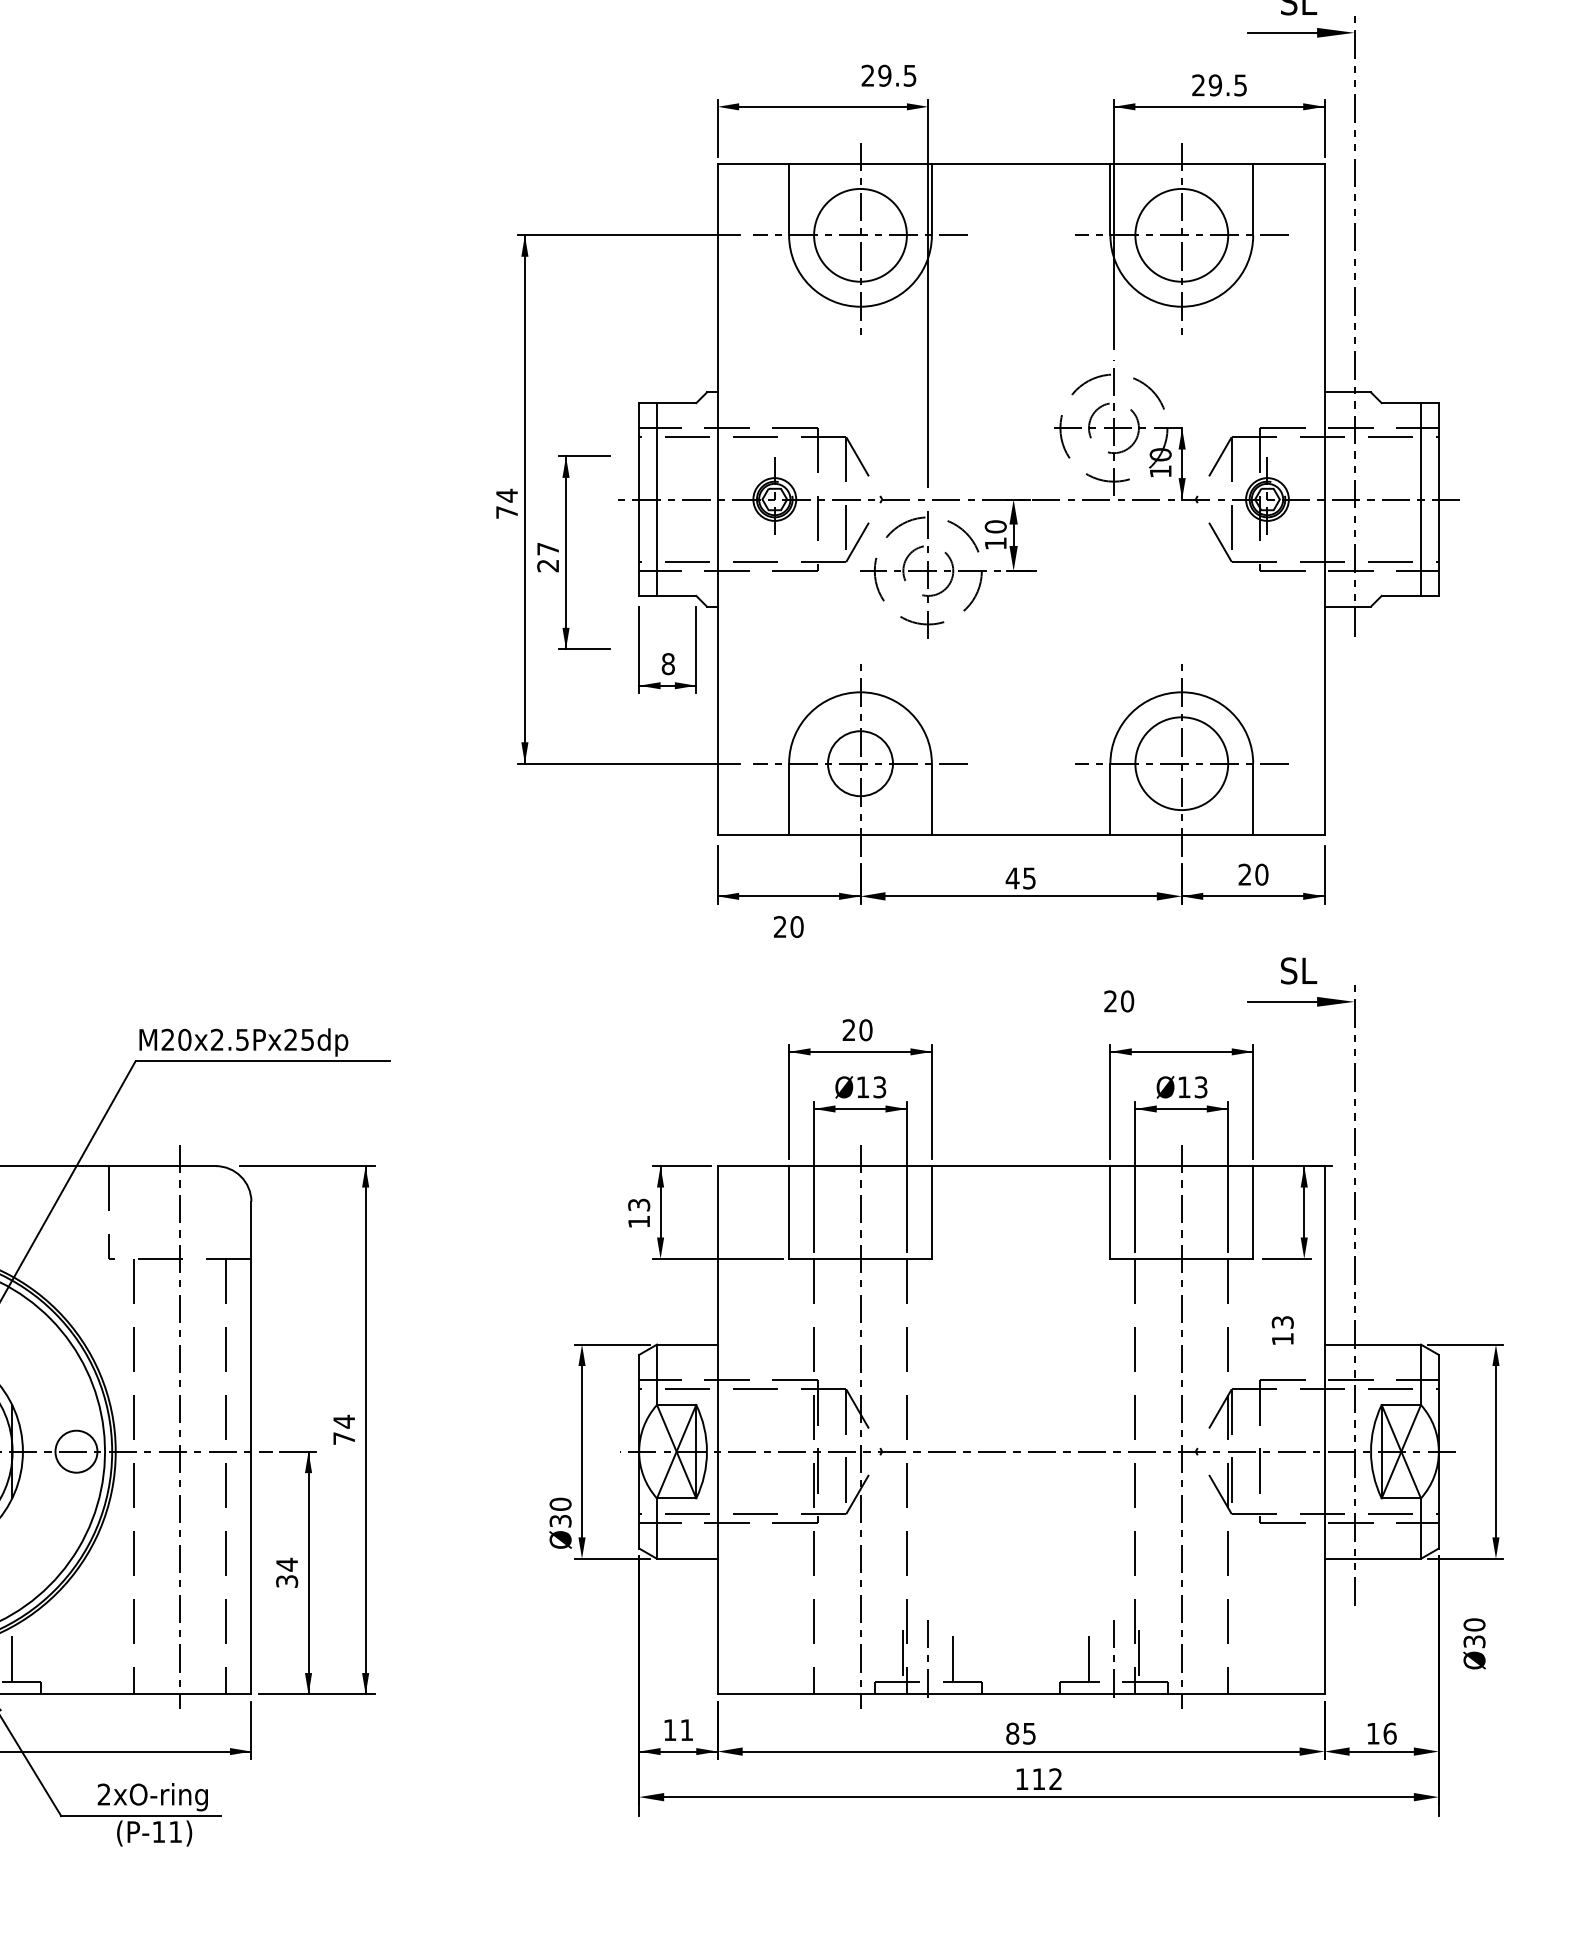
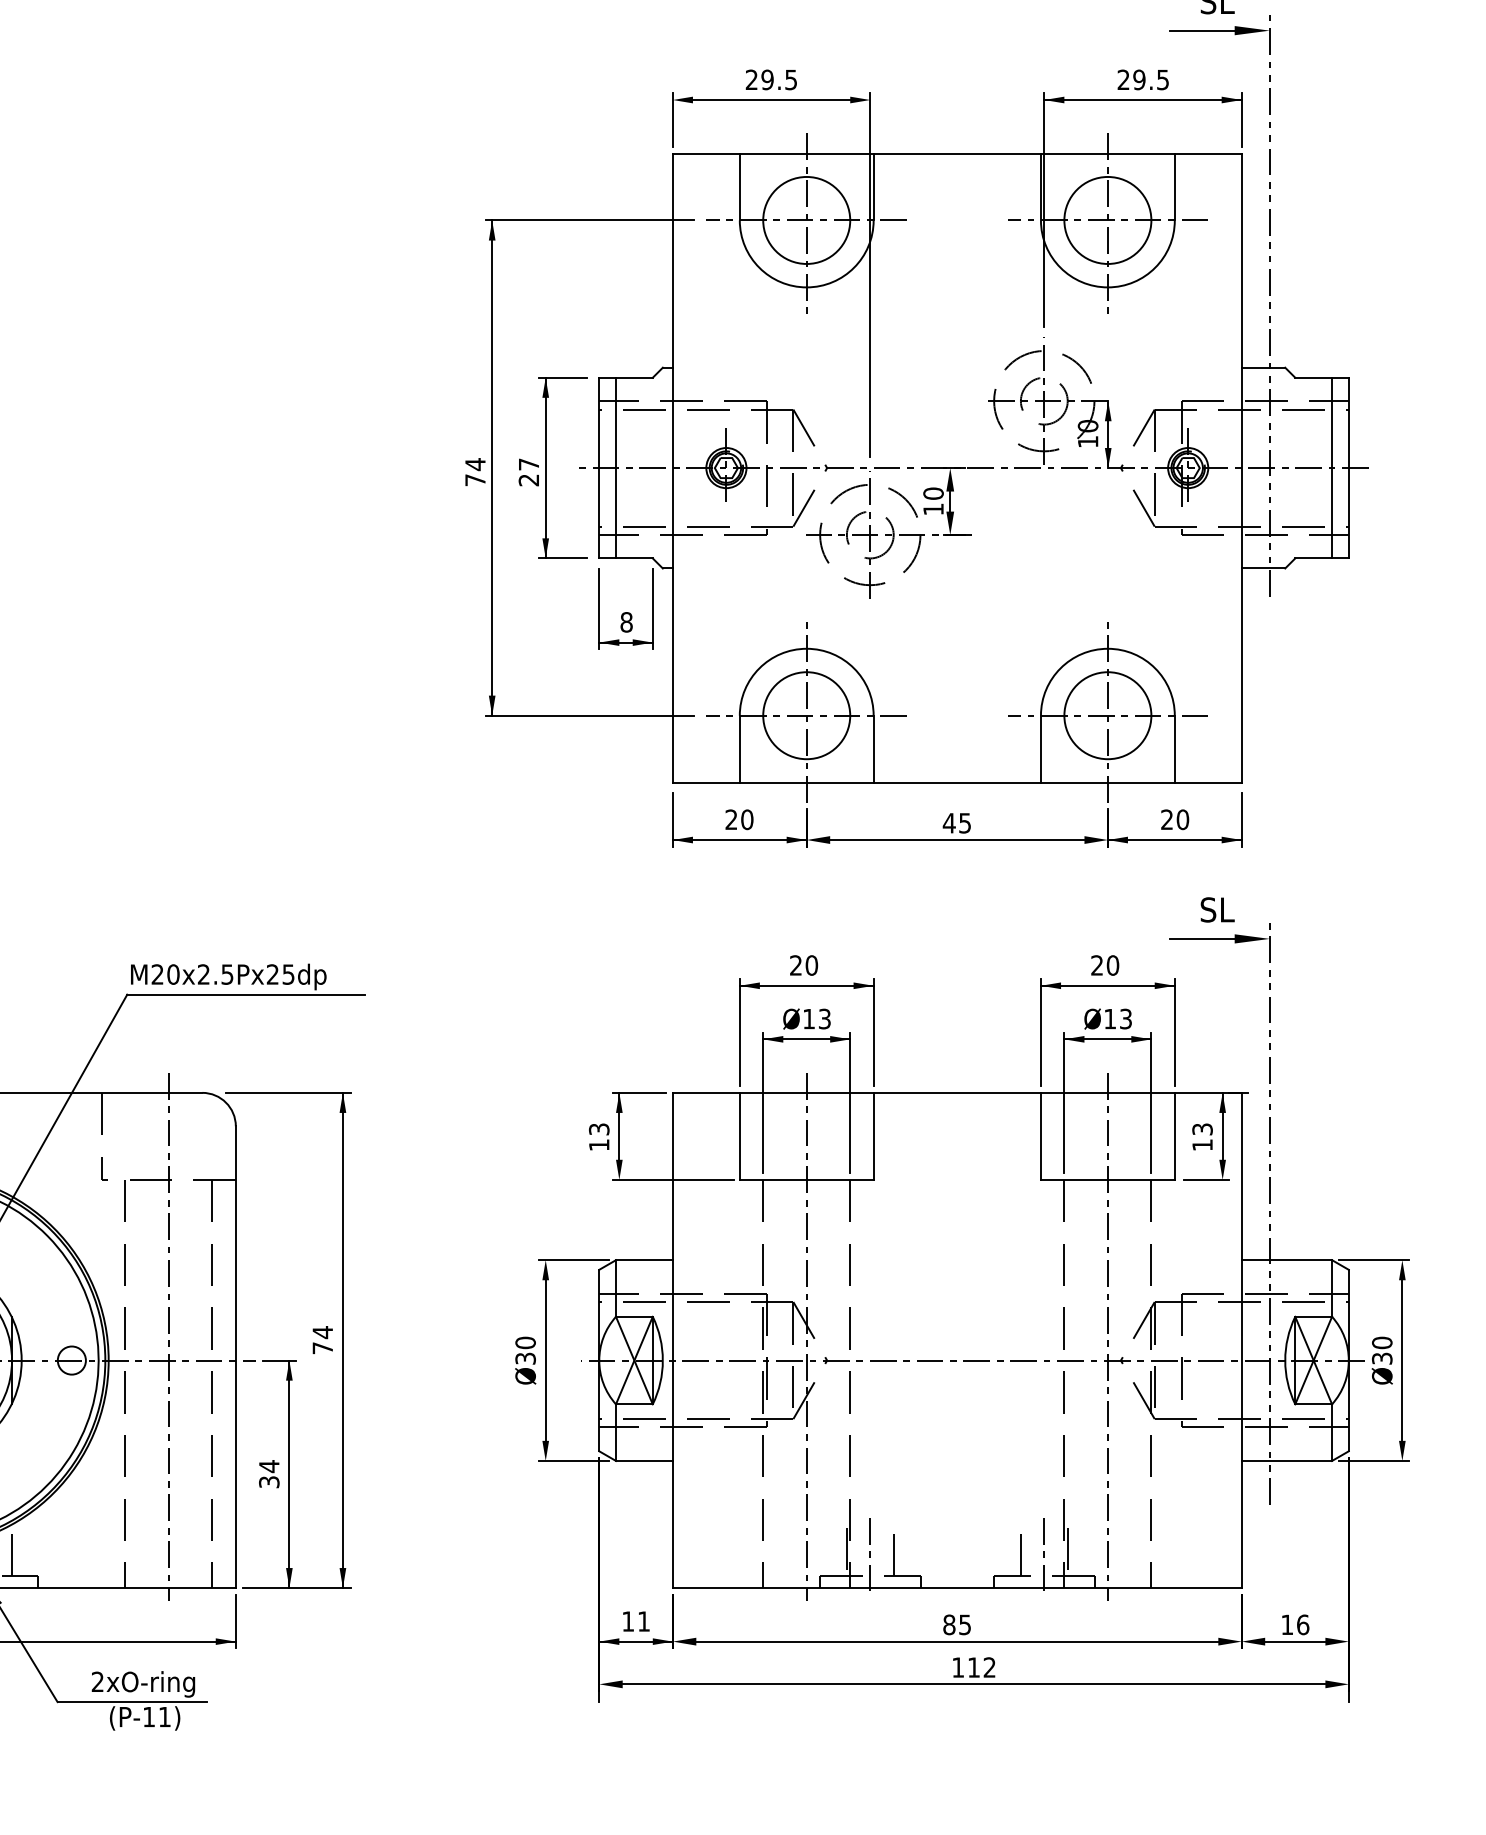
text: (887, 75) -> (770, 79), moved
part: (573, 552) -> (552, 467), moved
circle: (860, 763) -> (806, 715), size x1.43
text: (788, 926) -> (739, 819), moved
text: (1119, 1001) -> (1105, 965), moved
text: (1282, 1330) -> (1202, 1136), moved
circle: (76, 1451) -> (71, 1360), size x0.71
text: (560, 1523) -> (525, 1360), moved
text: (1473, 1643) -> (1381, 1360), moved

